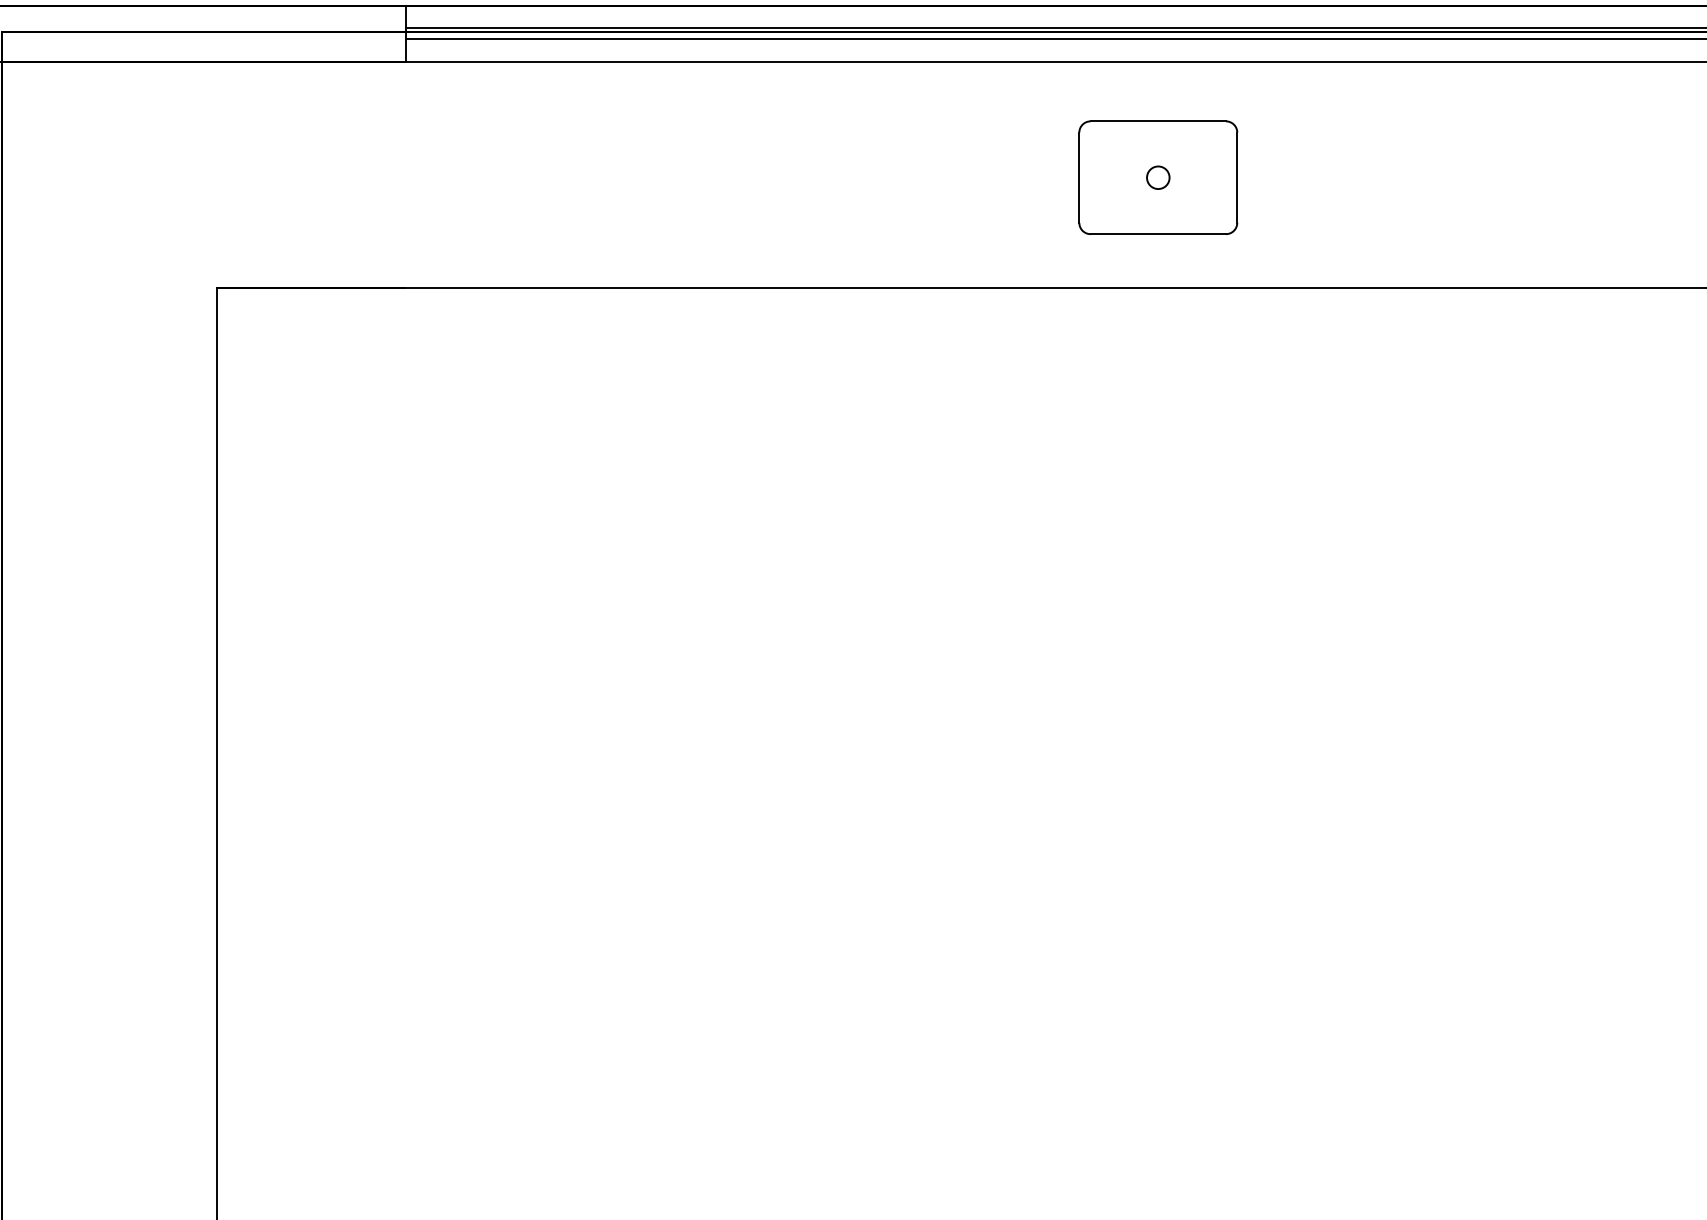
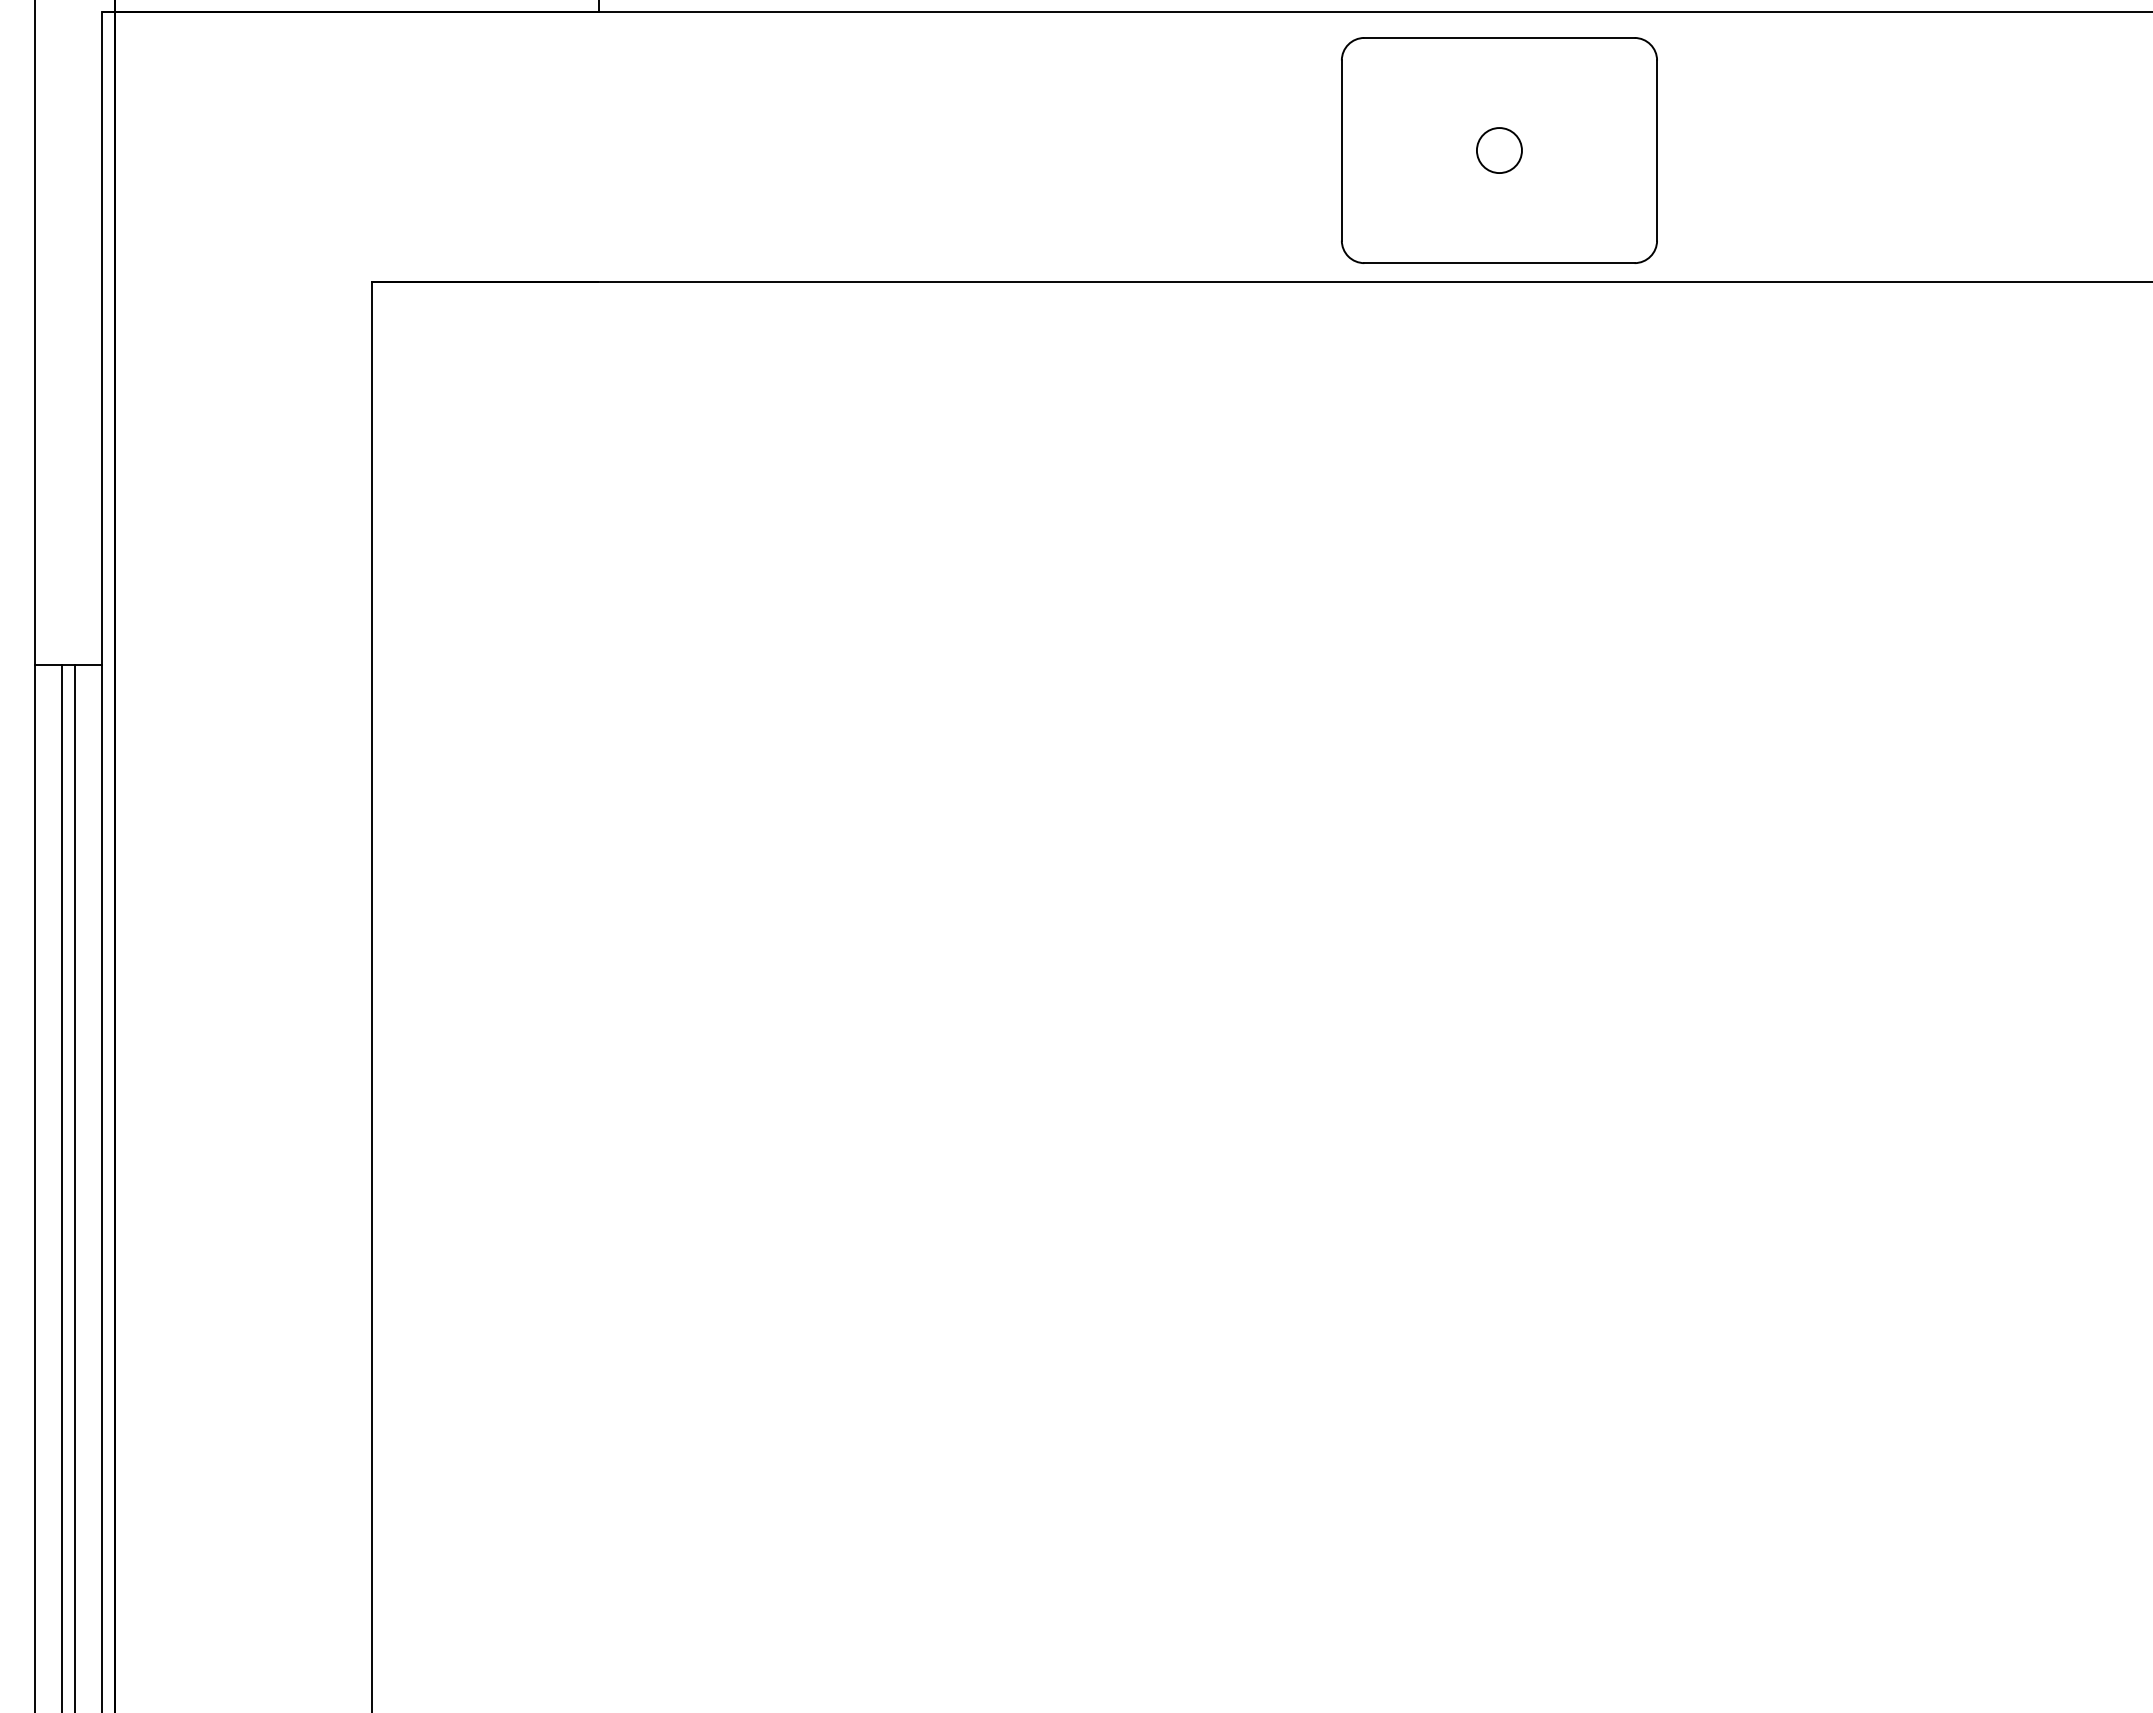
part: (1158, 177) -> (1499, 150), size x1.67

